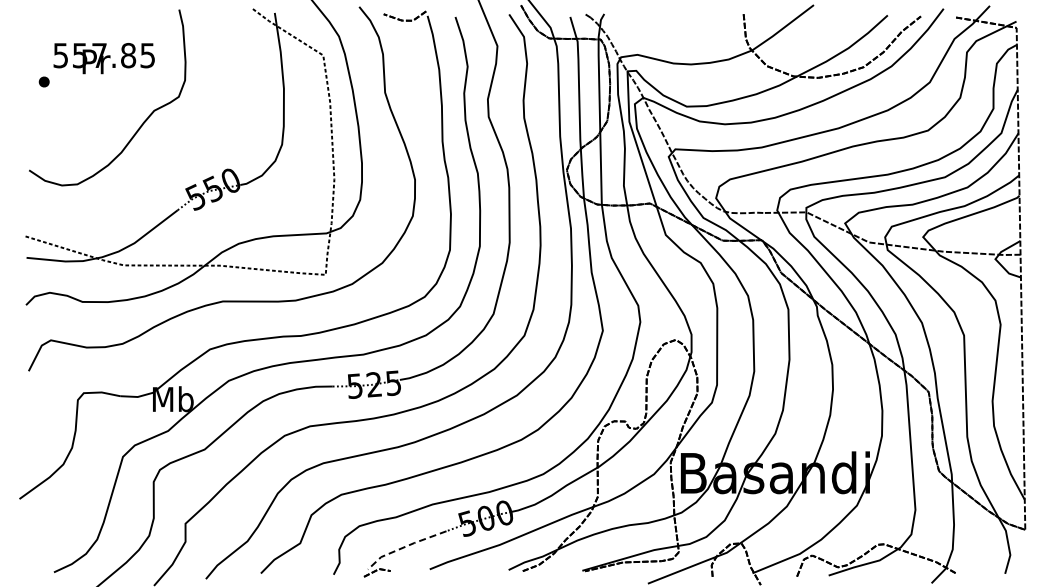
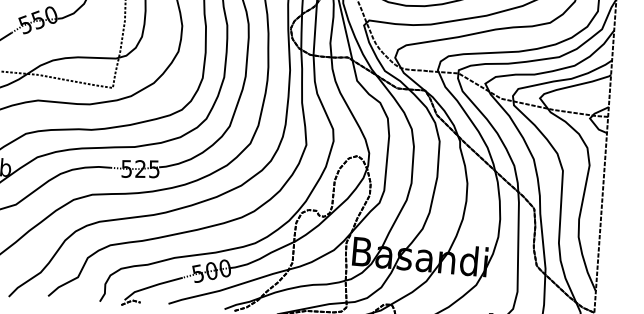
line: (404, 547) -> (151, 286), dashed -> solid

